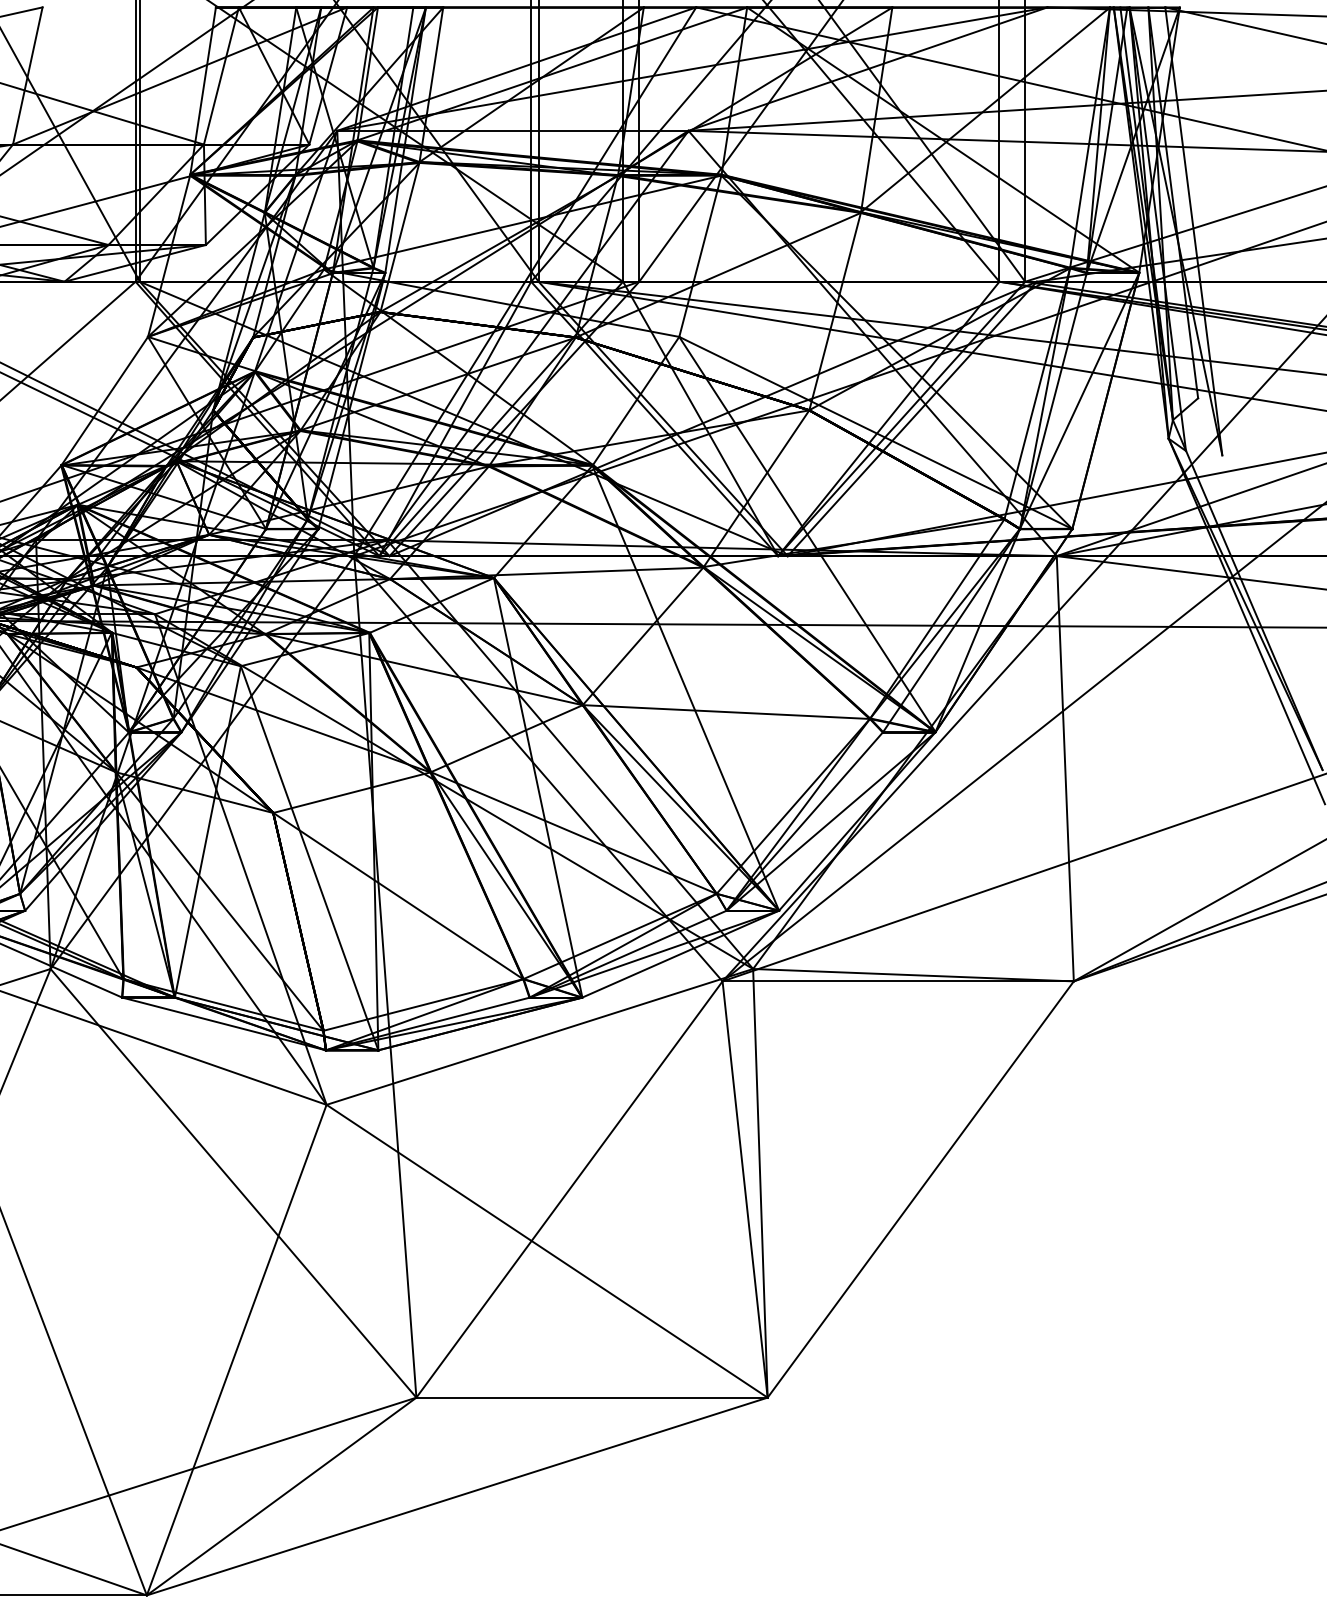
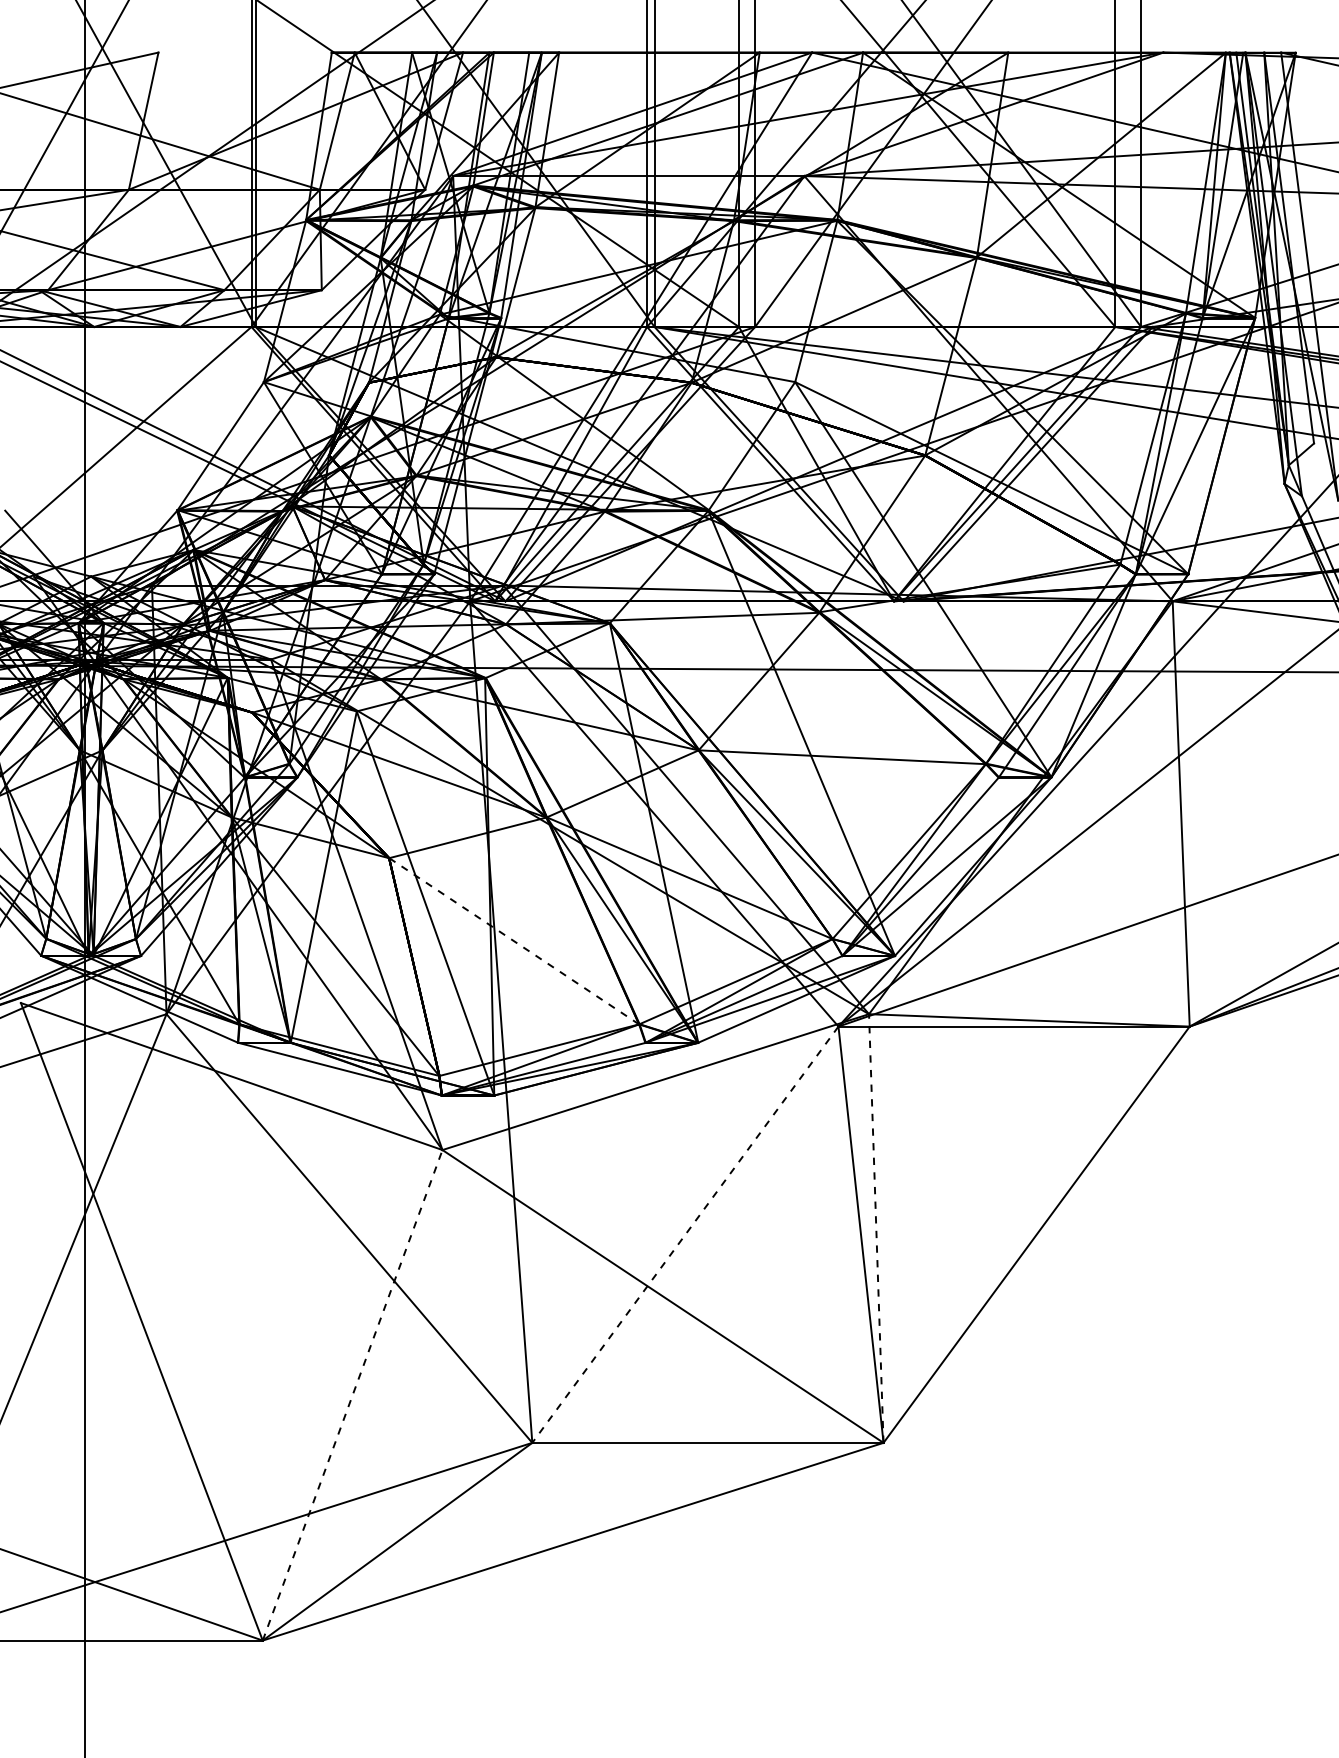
line: (397, 896) -> (513, 941), solid -> dashed
line: (760, 1183) -> (876, 1228), solid -> dashed
line: (569, 1190) -> (685, 1235), solid -> dashed
line: (236, 1349) -> (352, 1394), solid -> dashed

